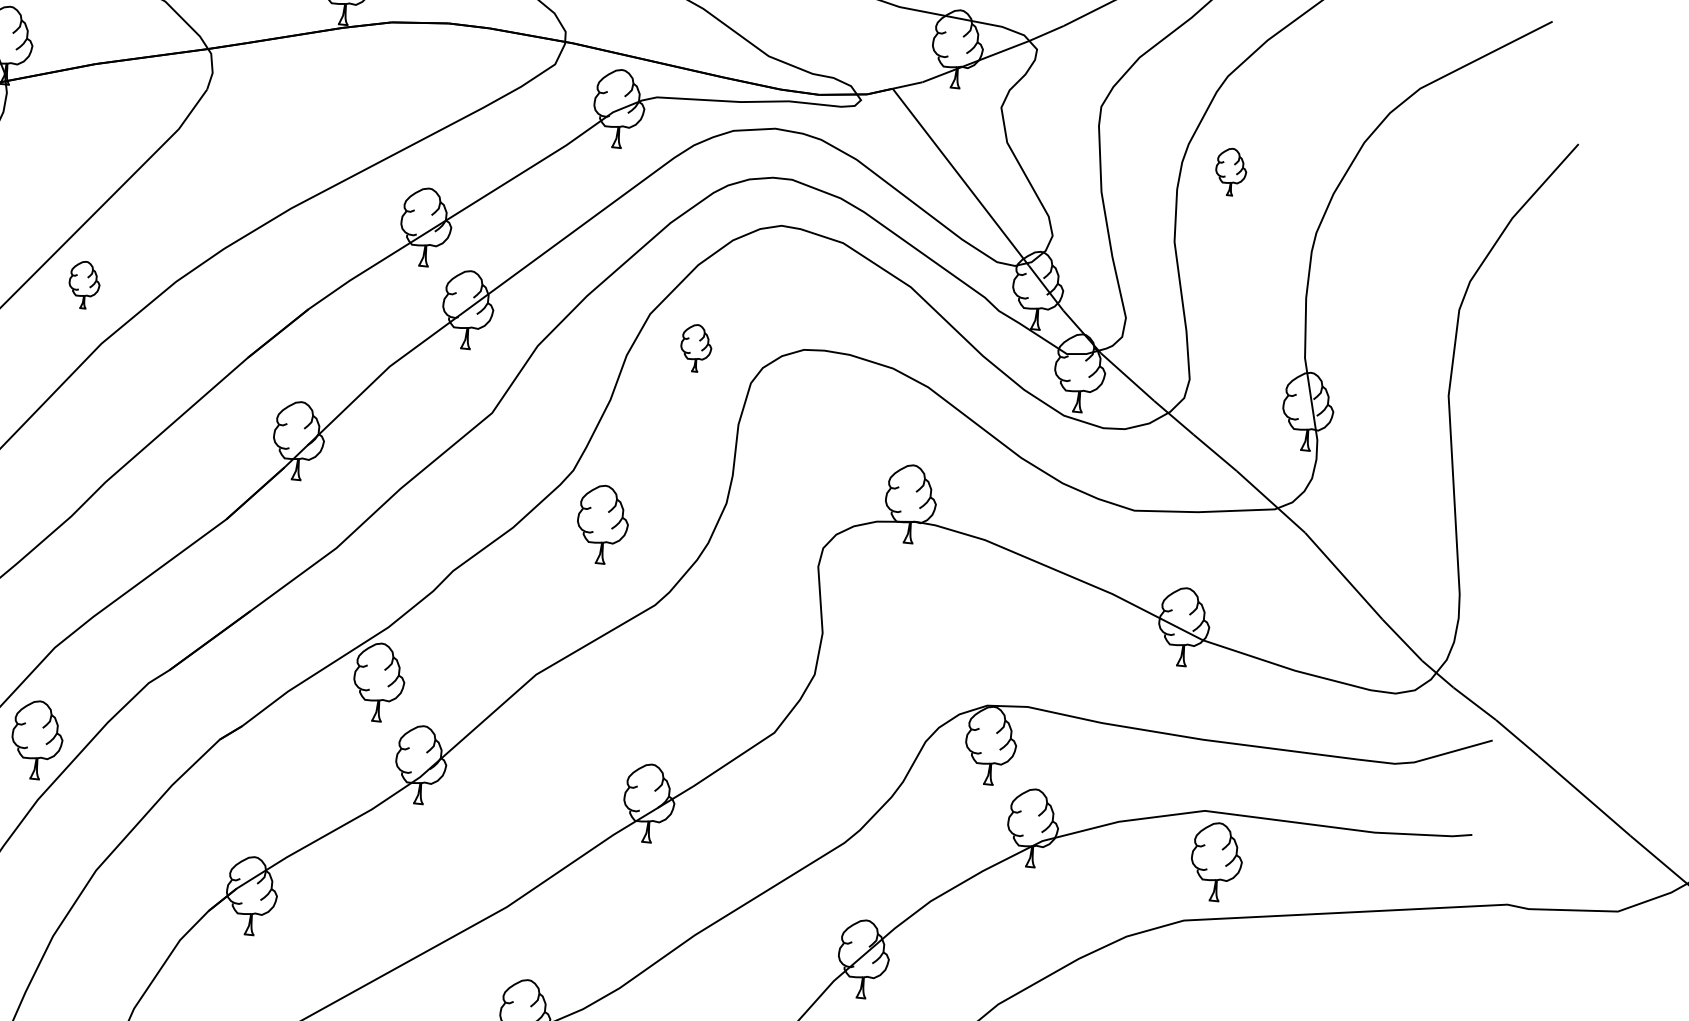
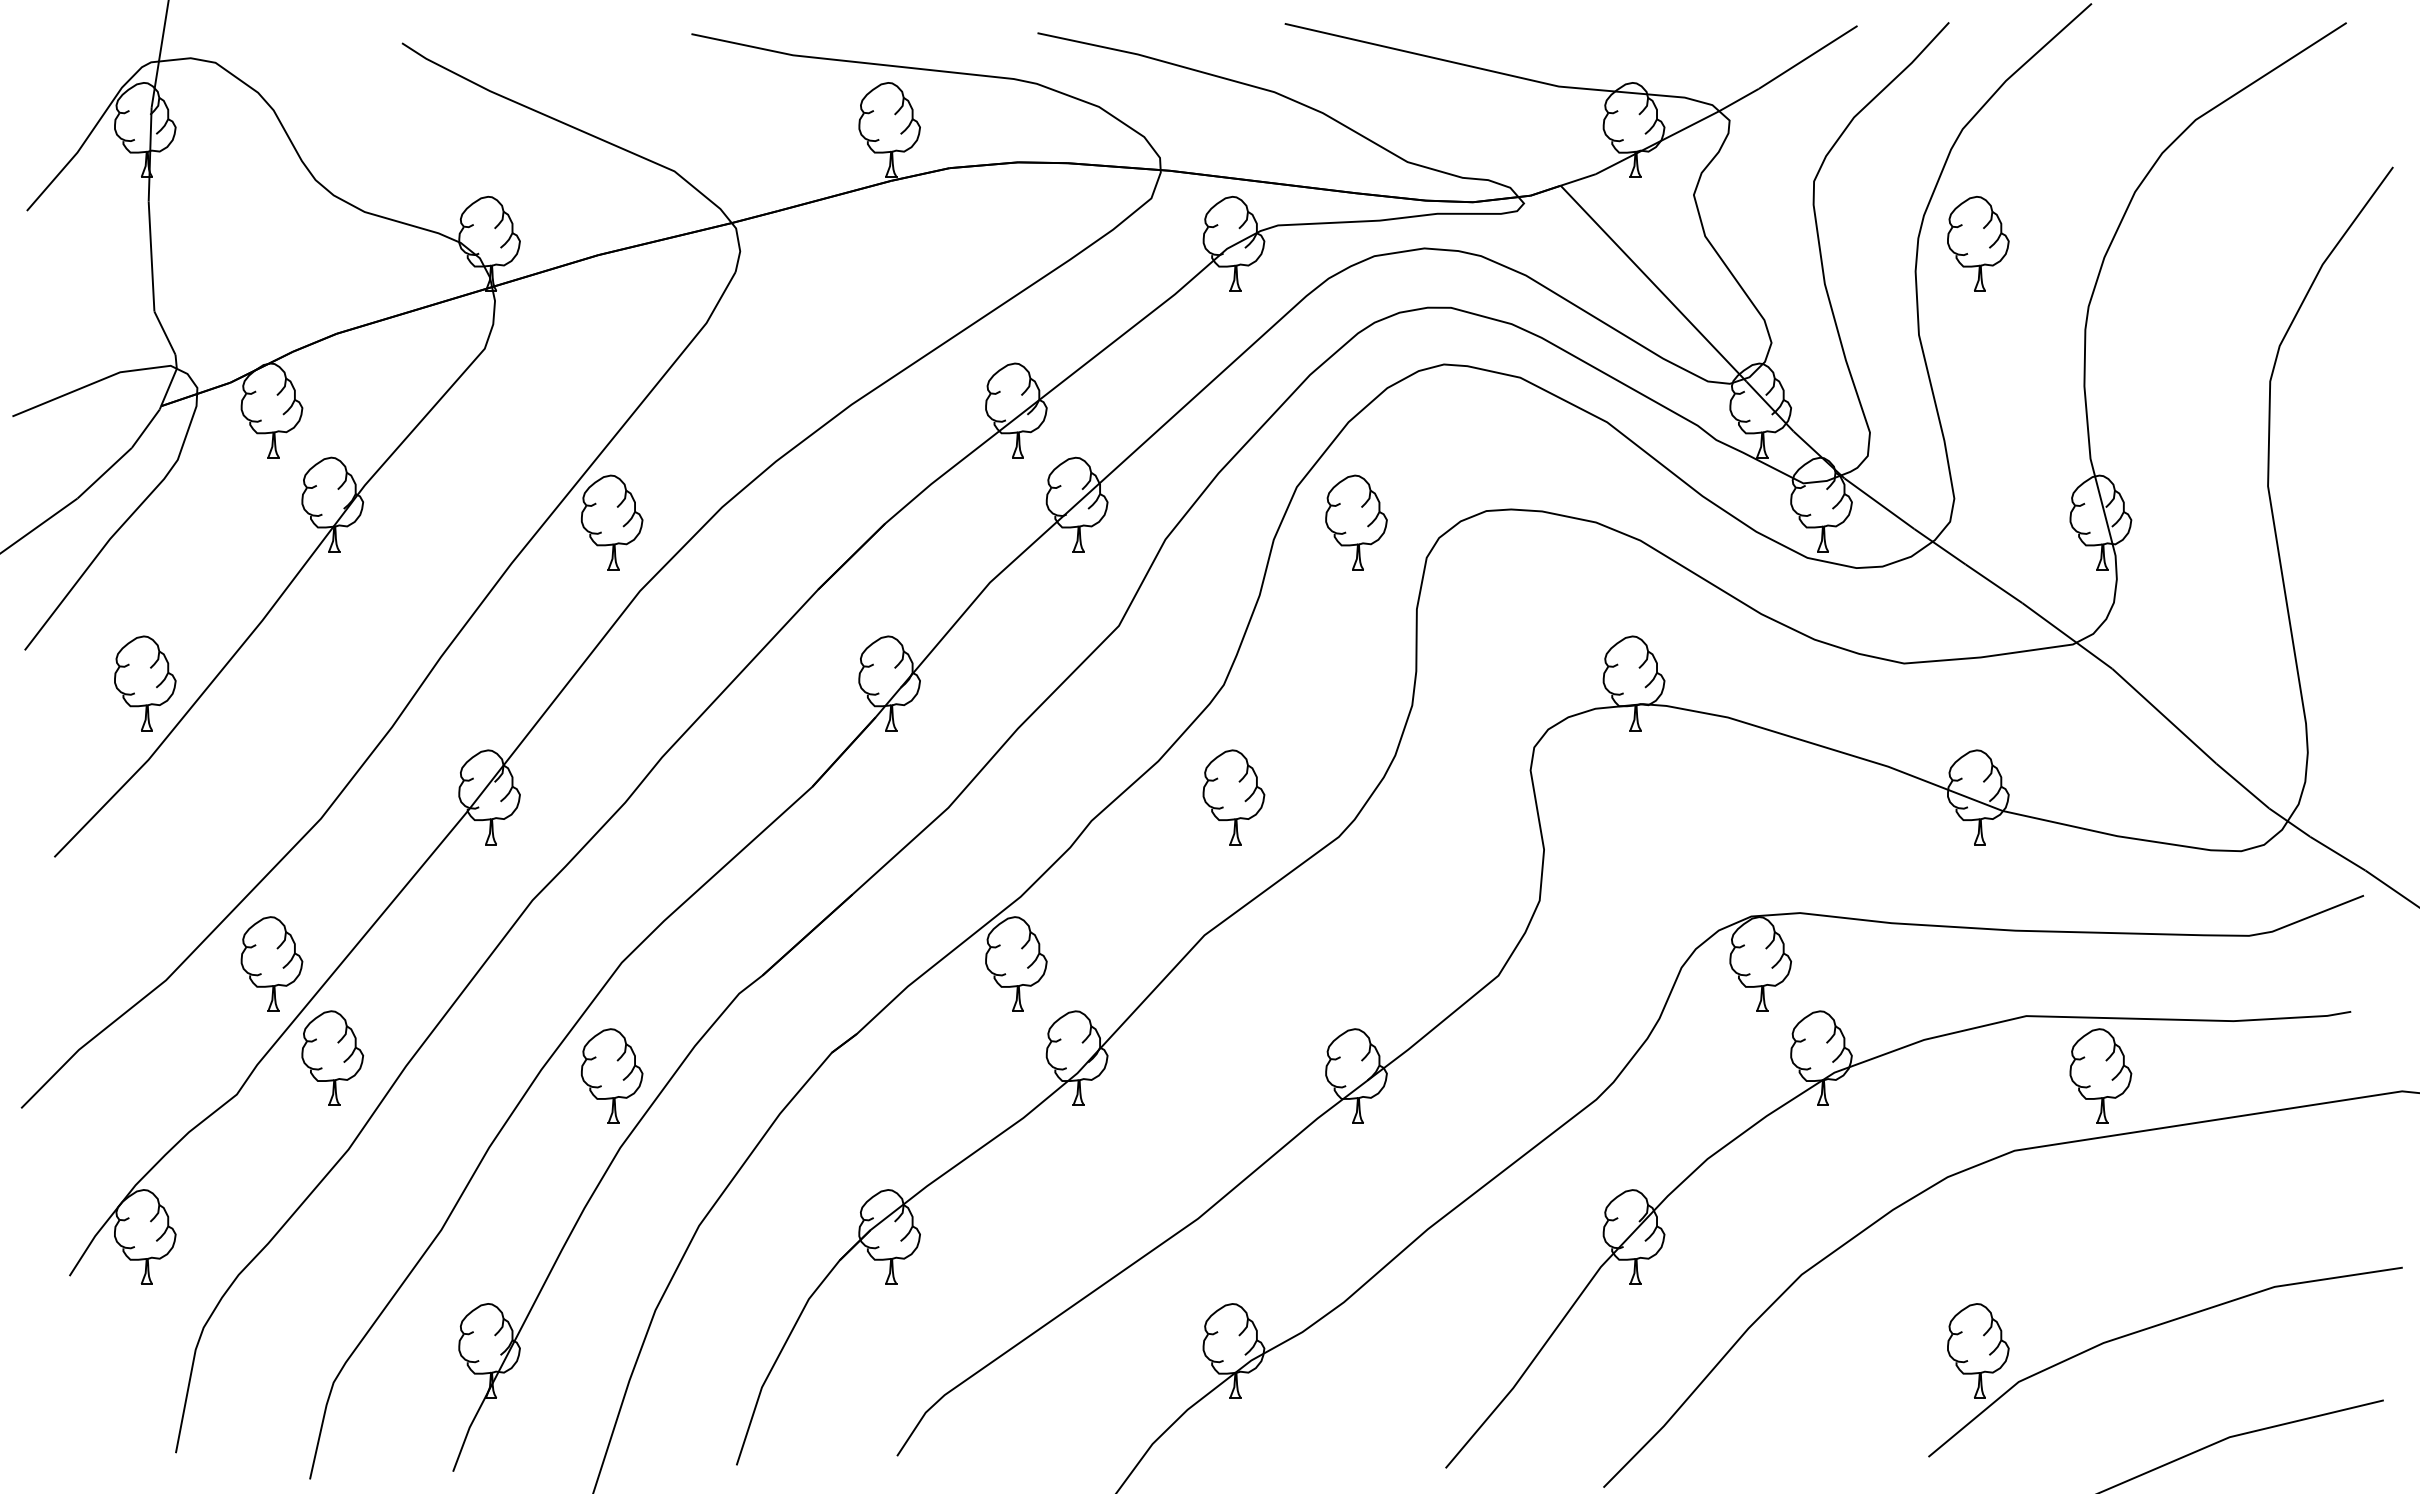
part: (1231, 171) -> (1978, 243), size x1.67
part: (84, 285) -> (612, 522), size x1.67
part: (696, 348) -> (1356, 522), size x1.67
part: (602, 524) -> (1233, 797), moved
part: (1216, 861) -> (2100, 1075), moved

